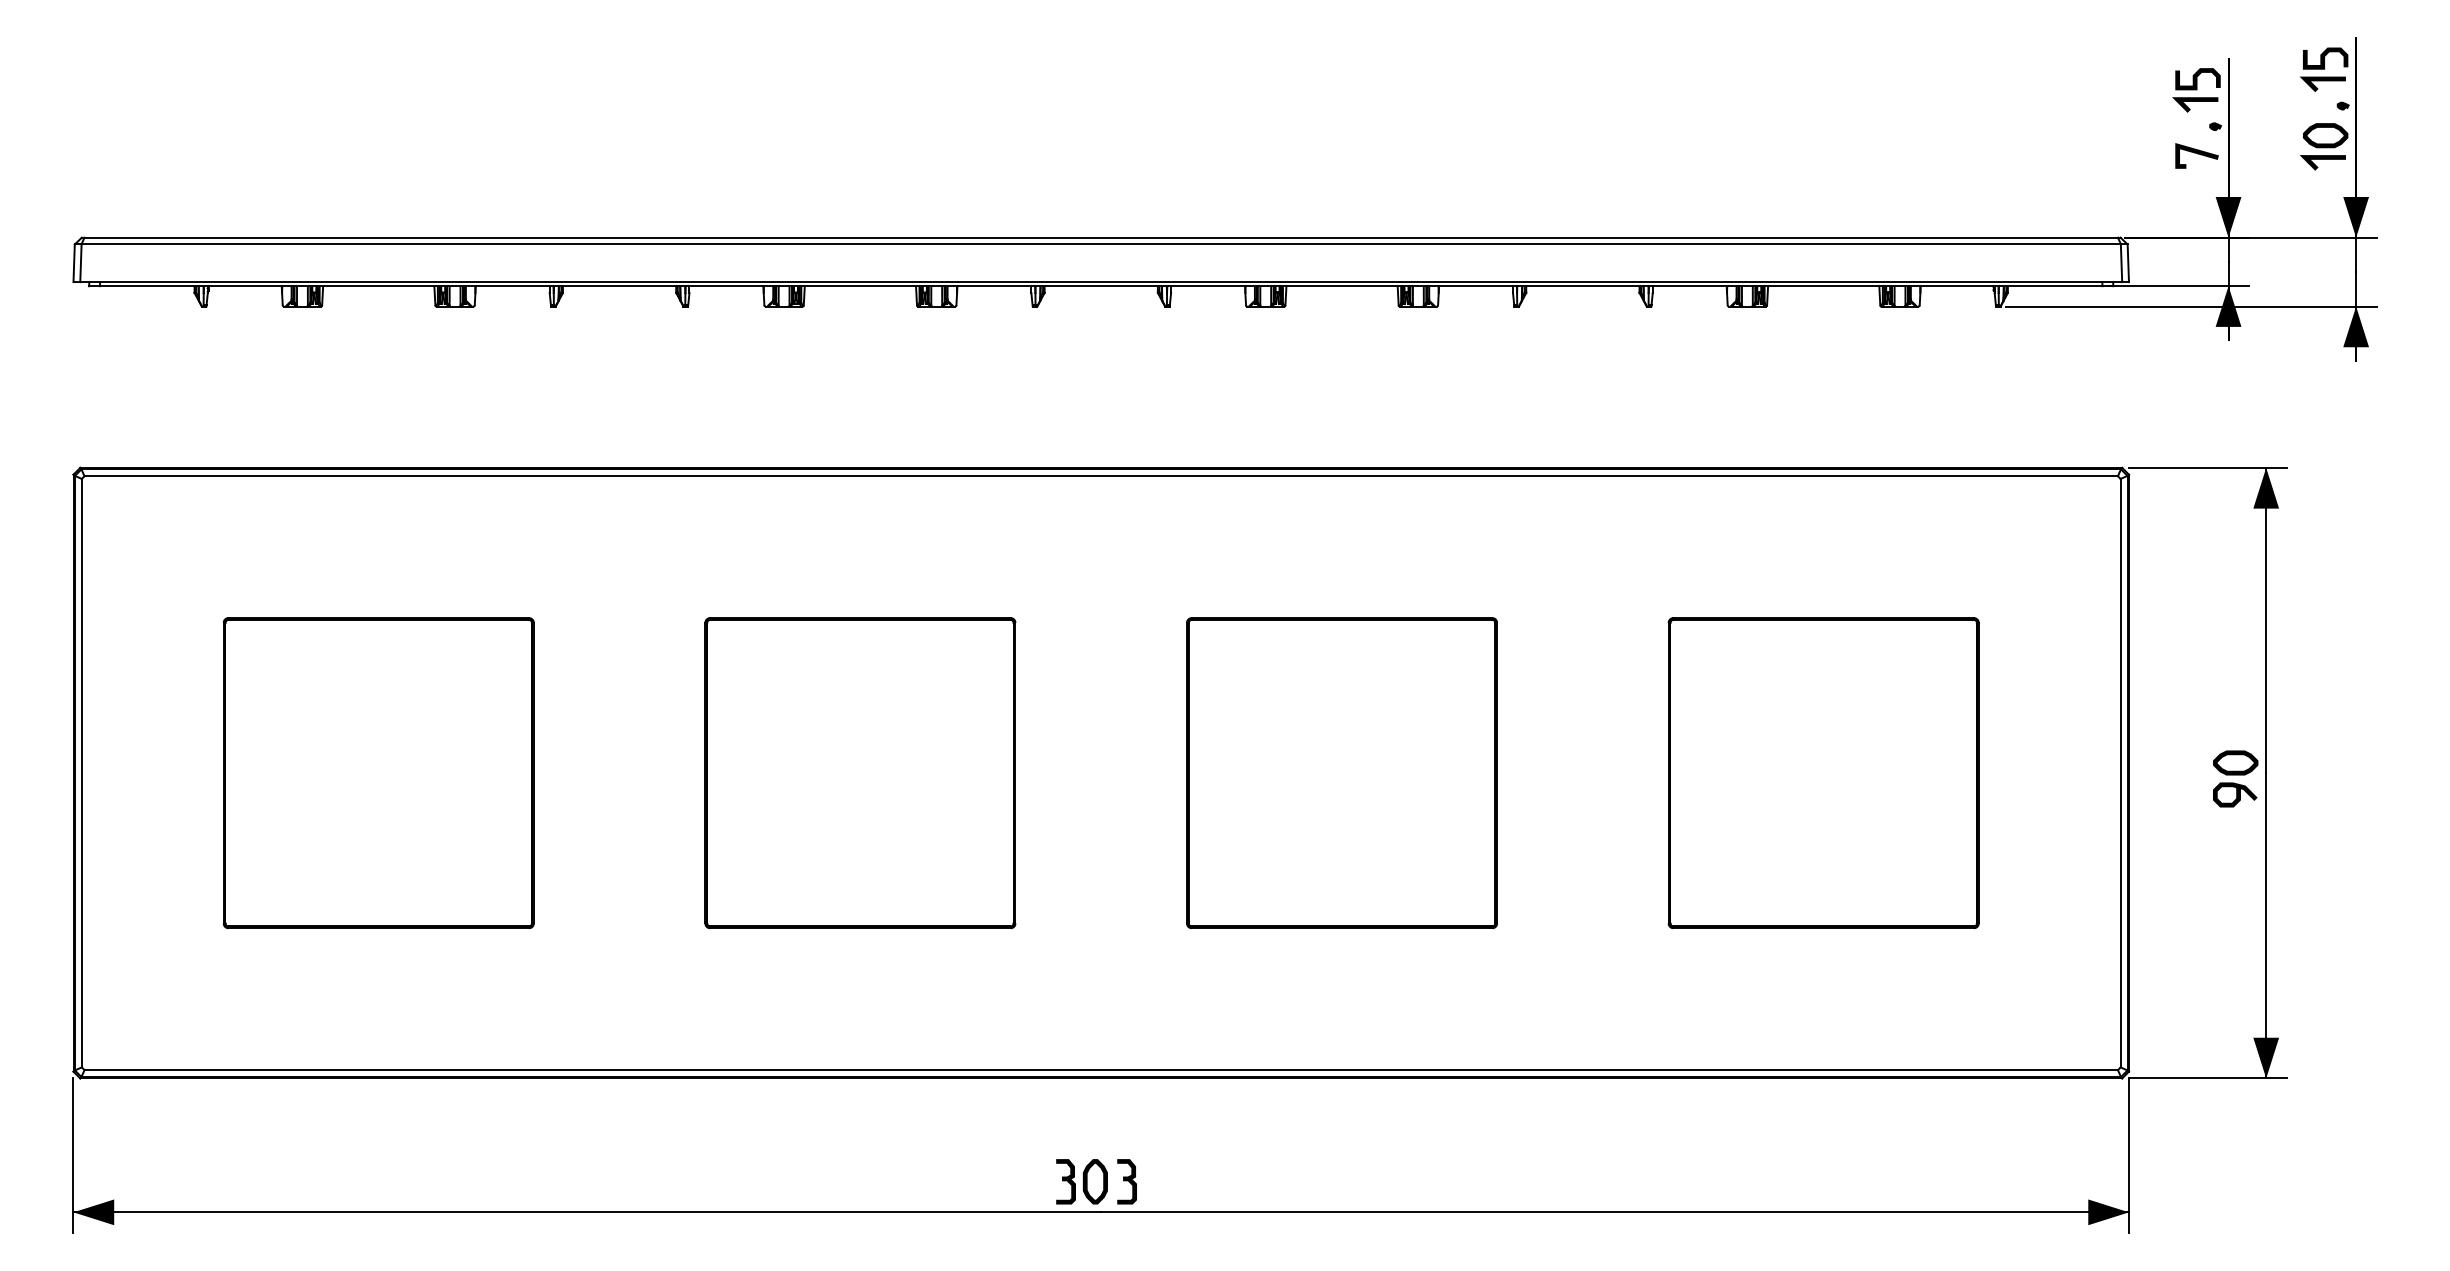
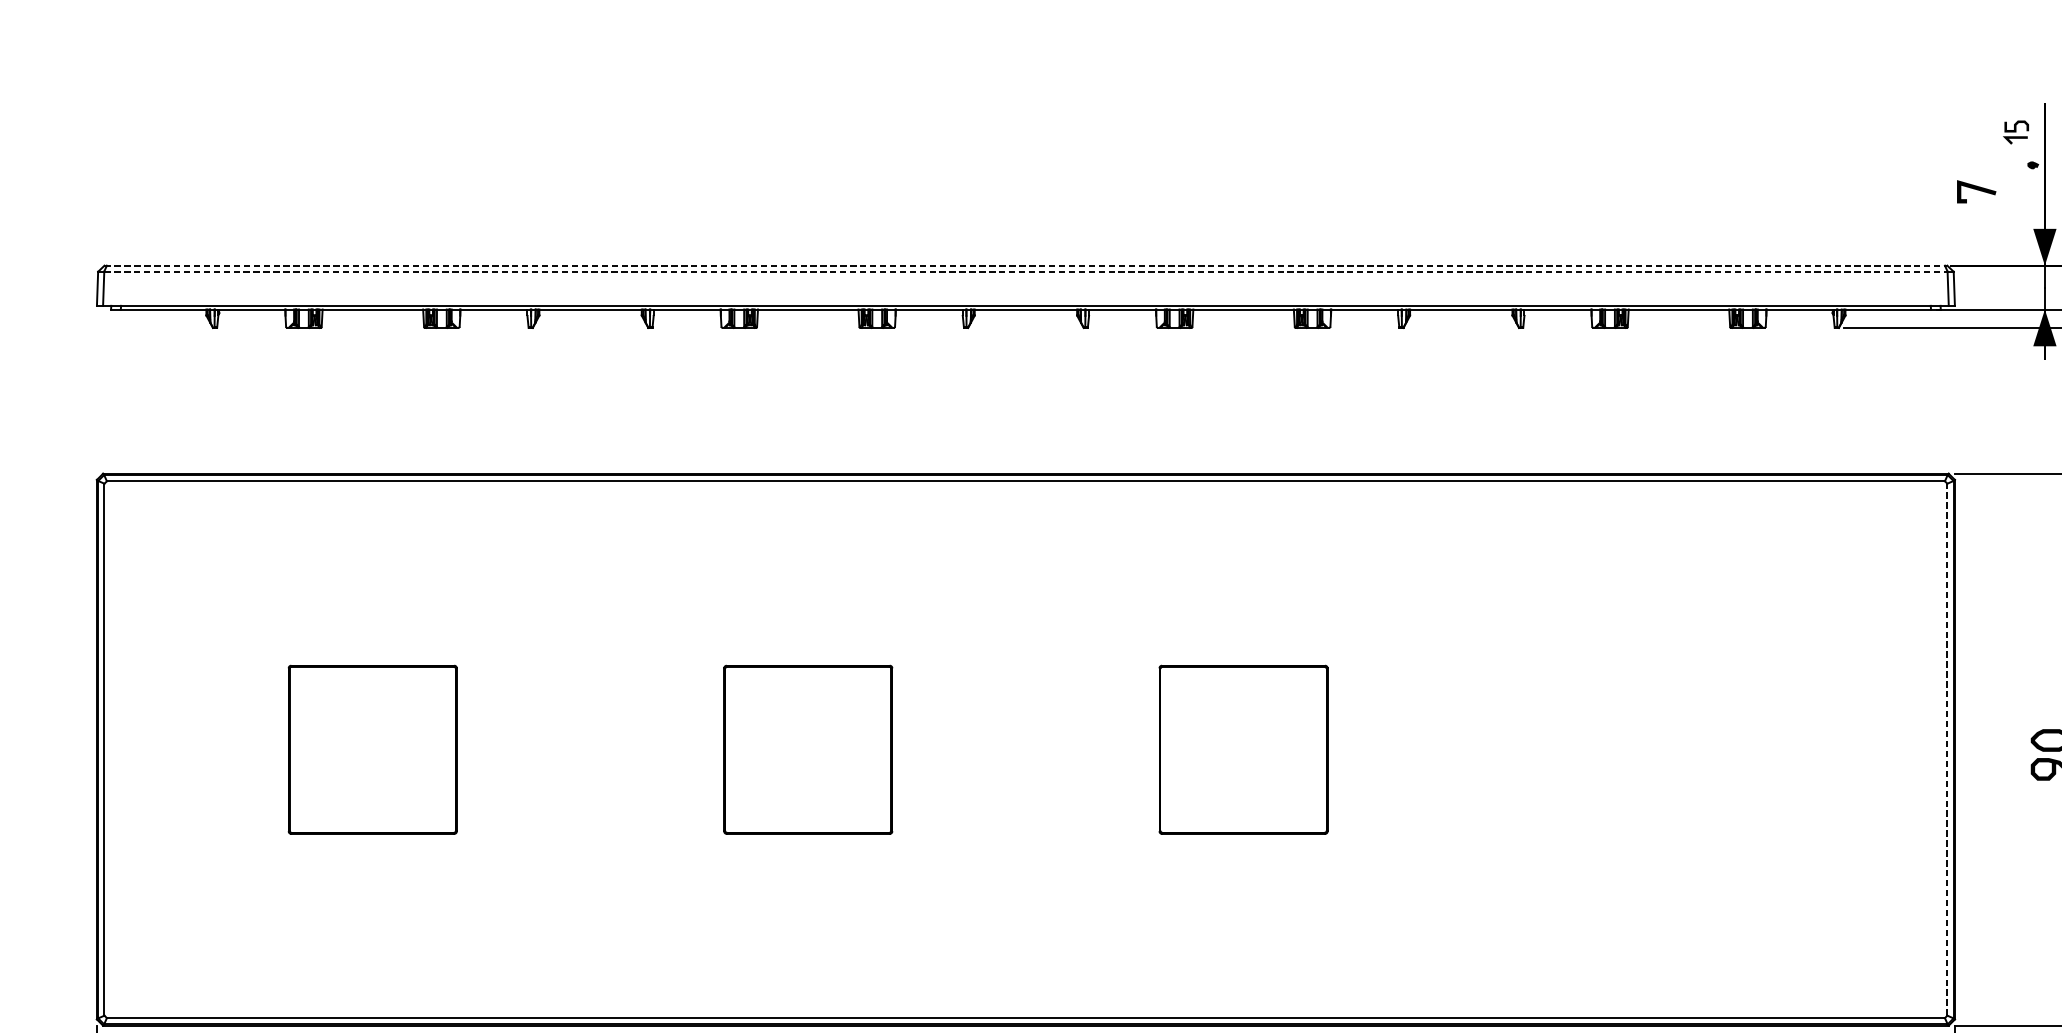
part: (2196, 90) -> (2015, 132), size x0.6
line: (2197, 154) -> (1977, 190), moved
line: (1101, 237) -> (1026, 265), solid -> dashed
line: (1101, 244) -> (1026, 271), solid -> dashed
line: (2120, 772) -> (1947, 749), solid -> dashed
part: (378, 773) -> (372, 749), size x0.6
part: (860, 773) -> (808, 749), size x0.6
part: (1341, 773) -> (1243, 749), size x0.6
part: (1823, 773) -> (1678, 749), removed

